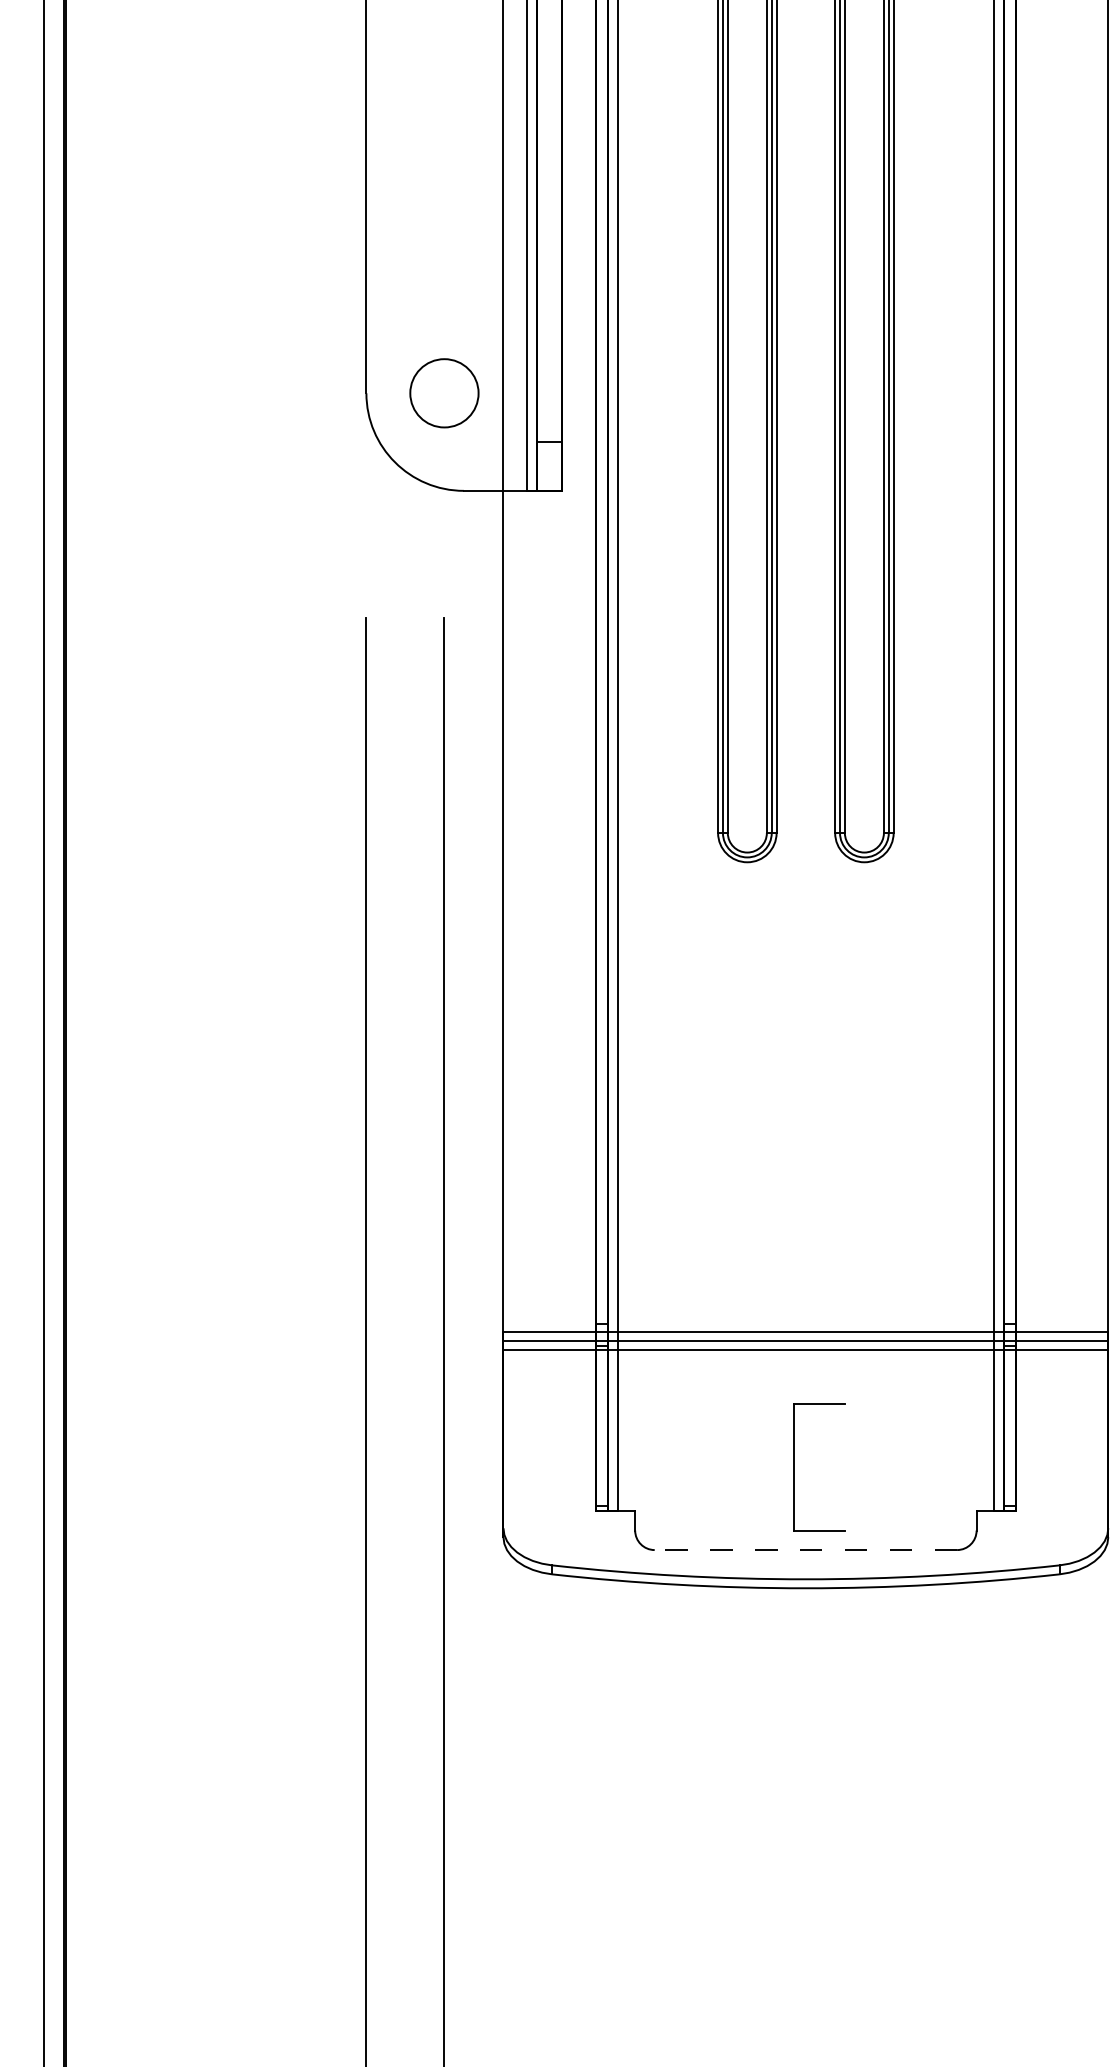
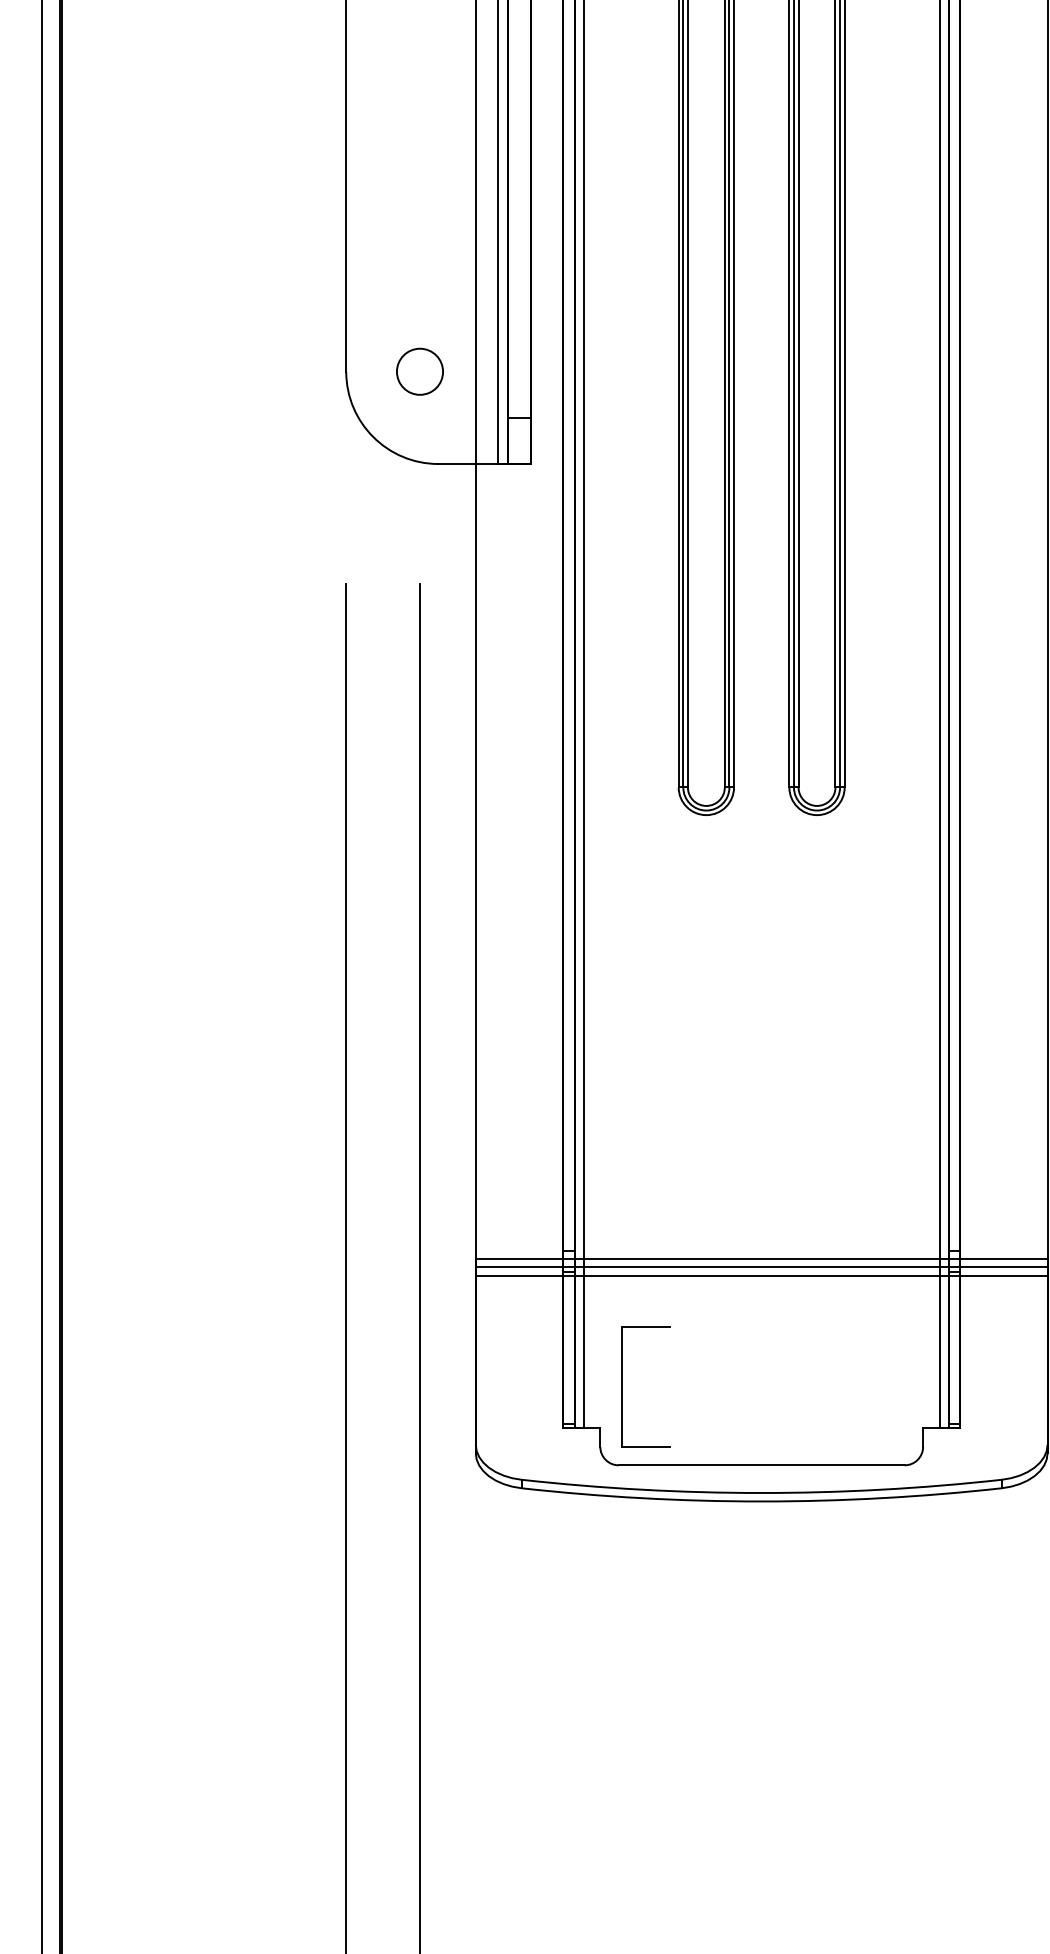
circle: (443, 393) -> (419, 371), size x0.71
part: (794, 1466) -> (622, 1386), moved
line: (805, 1550) -> (761, 1465), dashed -> solid

